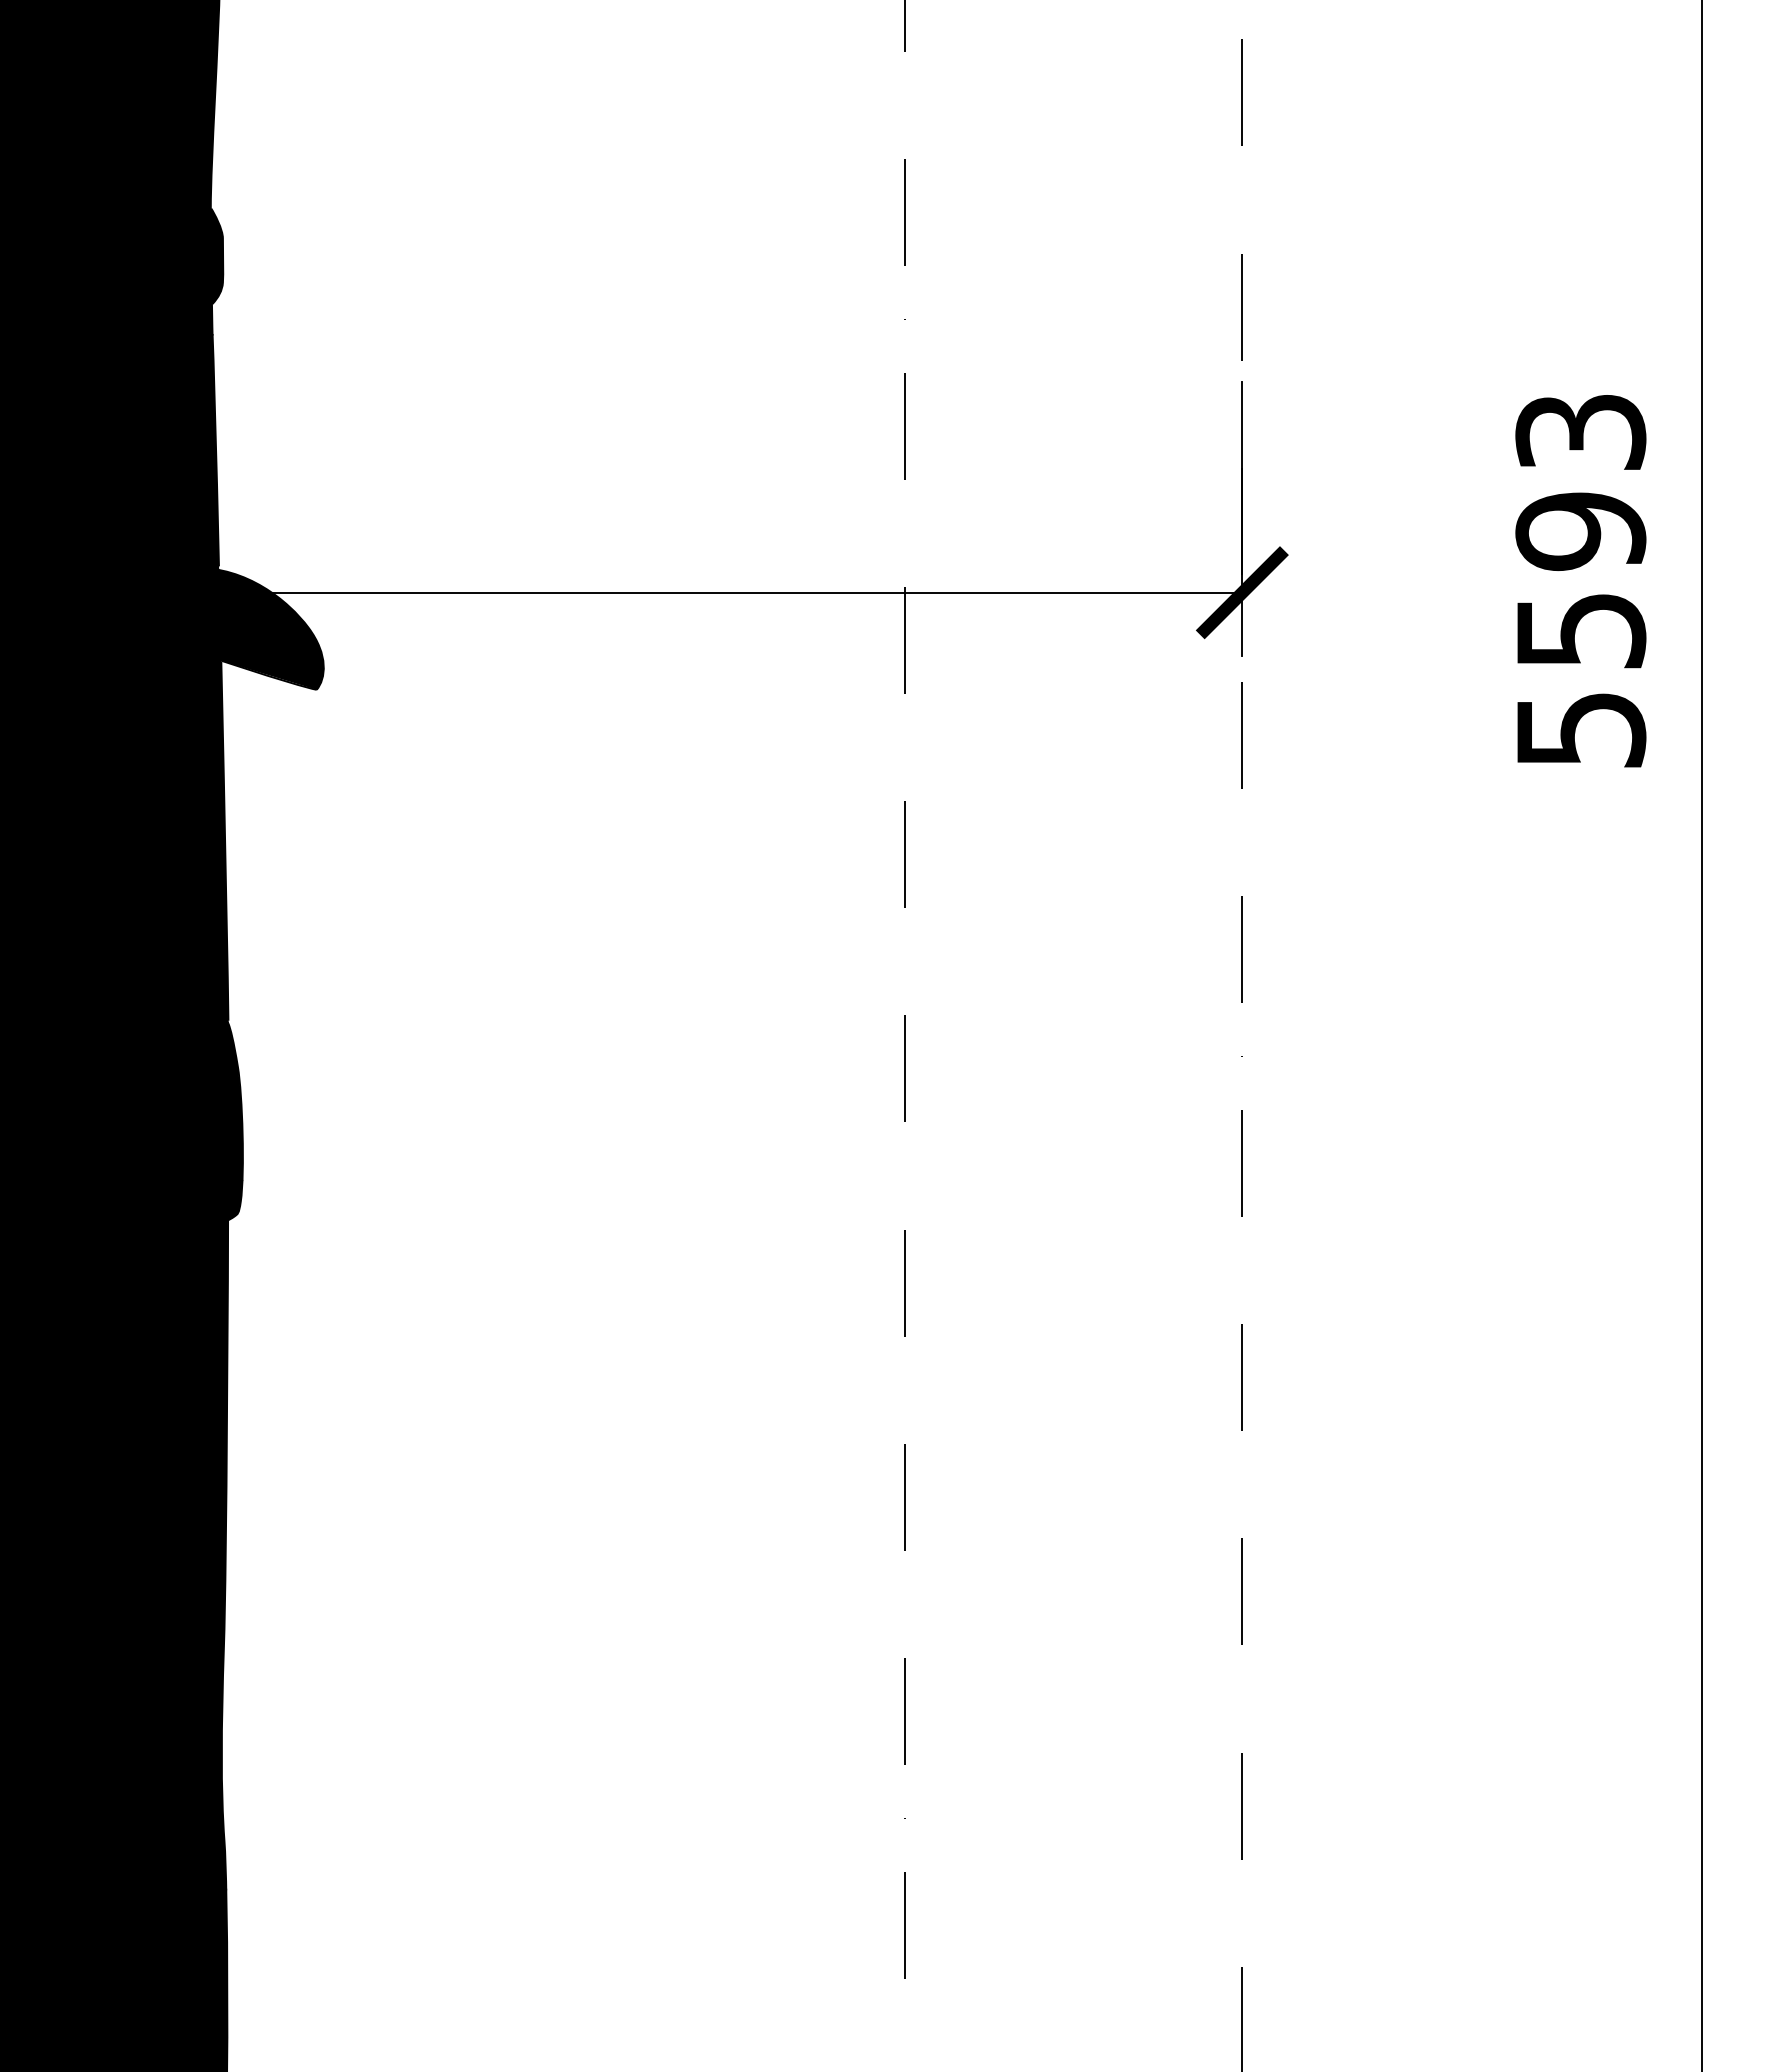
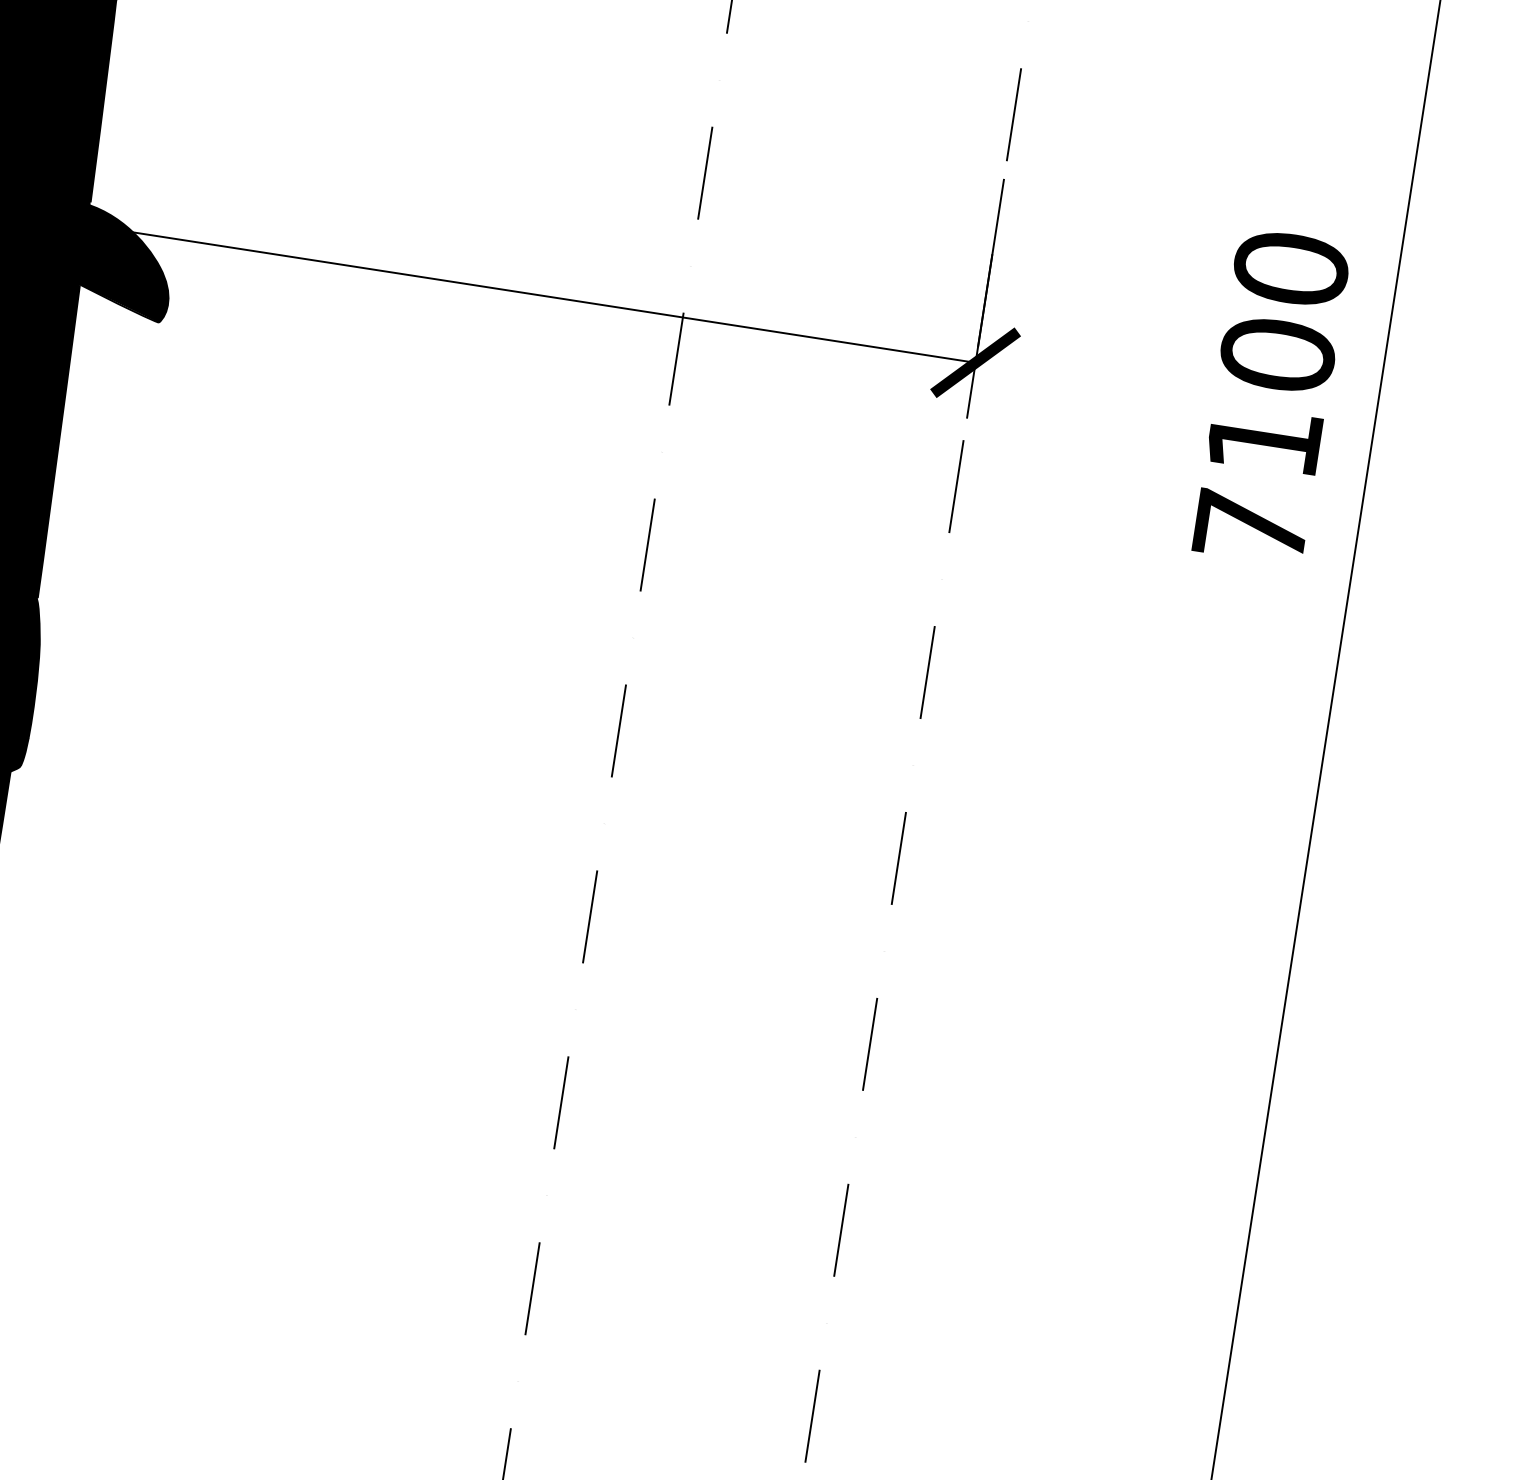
text: (1580, 579) -> (1271, 396), 5593 -> 7100

